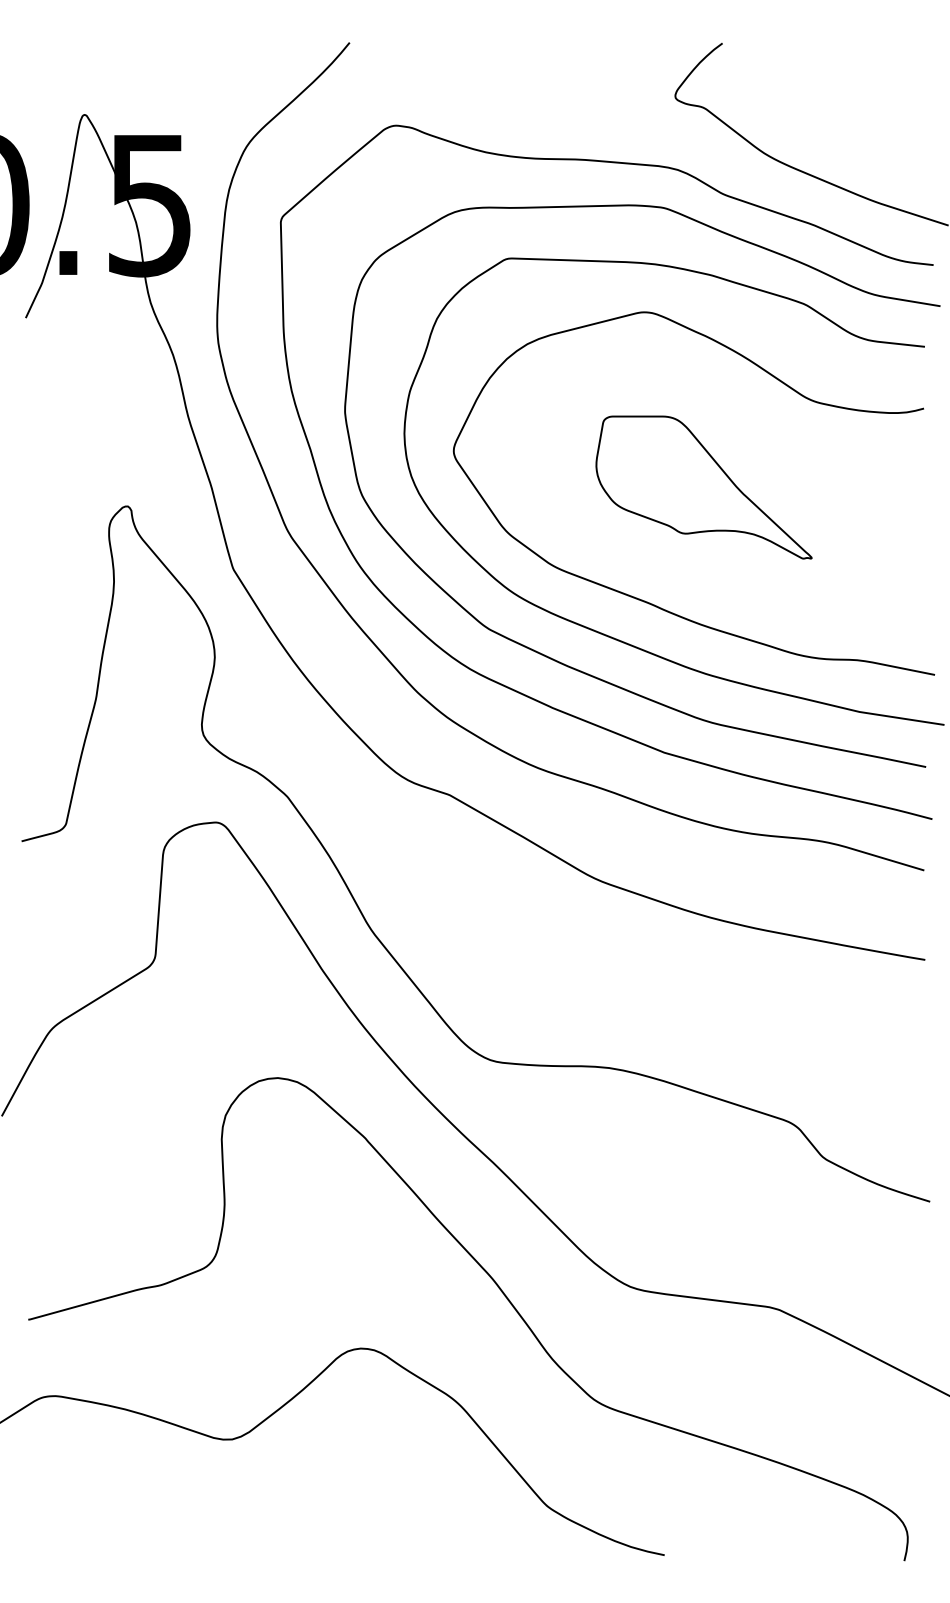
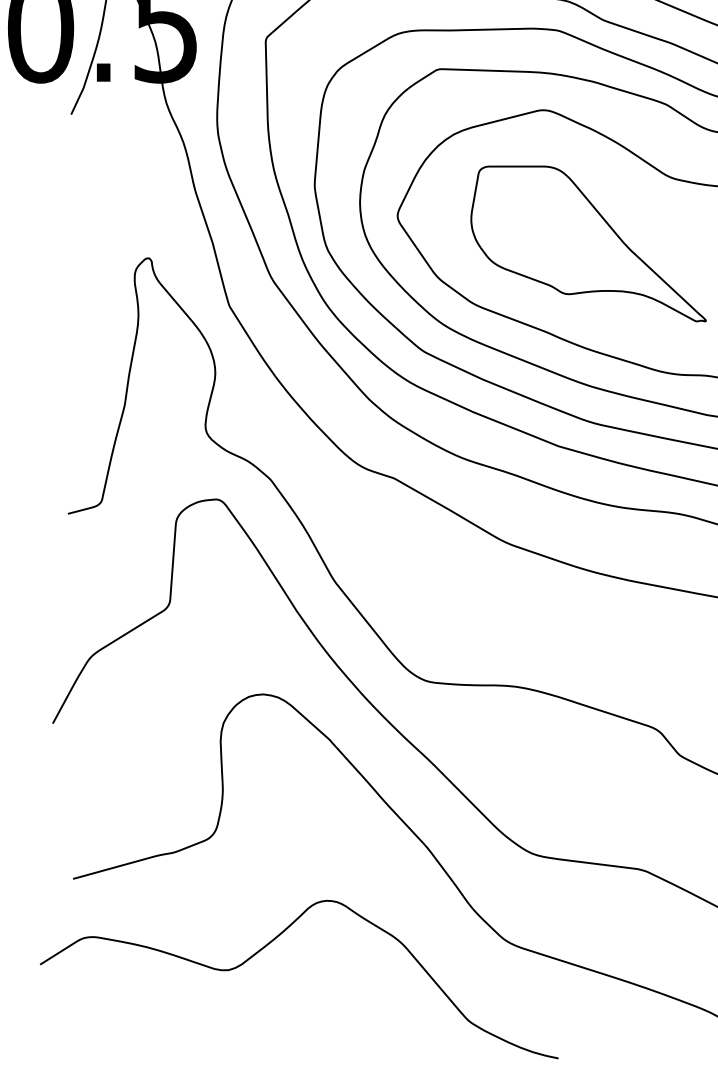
part: (703, 487) -> (588, 243), size x1.43

